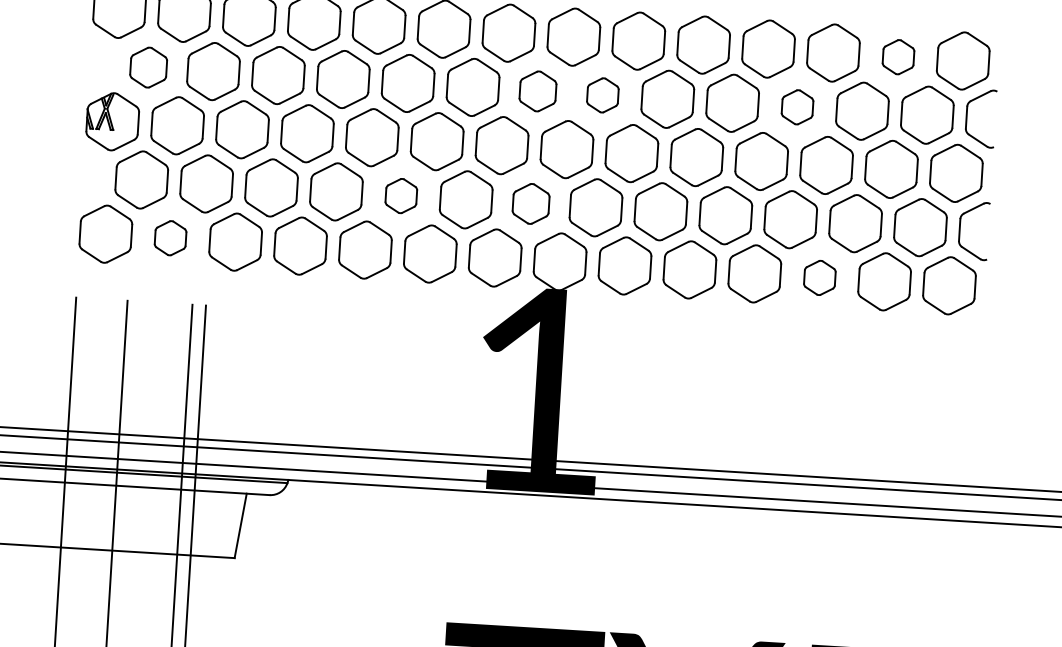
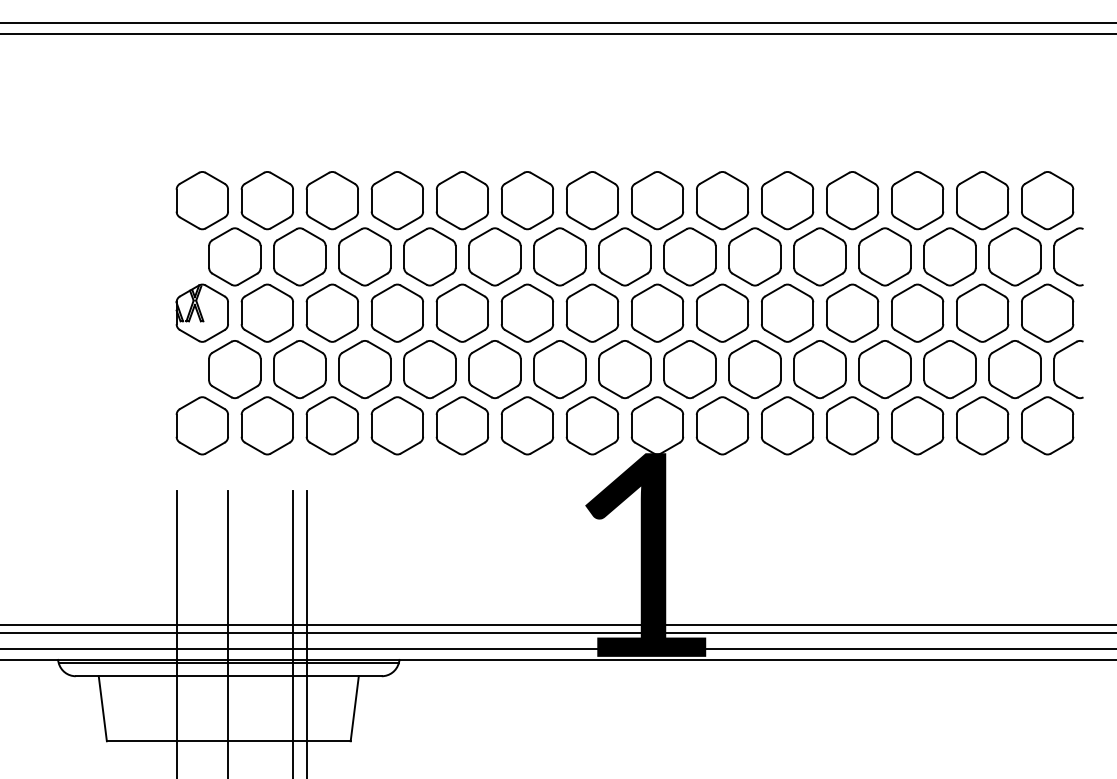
part: (898, 56) -> (982, 200), size x1.67
part: (148, 67) -> (234, 256), size x1.43
part: (537, 90) -> (624, 256), size x1.43
part: (602, 94) -> (689, 256), size x1.67
part: (797, 106) -> (884, 256), size x1.67
part: (400, 195) -> (494, 369), size x1.67
part: (530, 203) -> (624, 369), size x1.43
part: (169, 237) -> (266, 425), size x1.67
part: (819, 277) -> (917, 425), size x1.67

